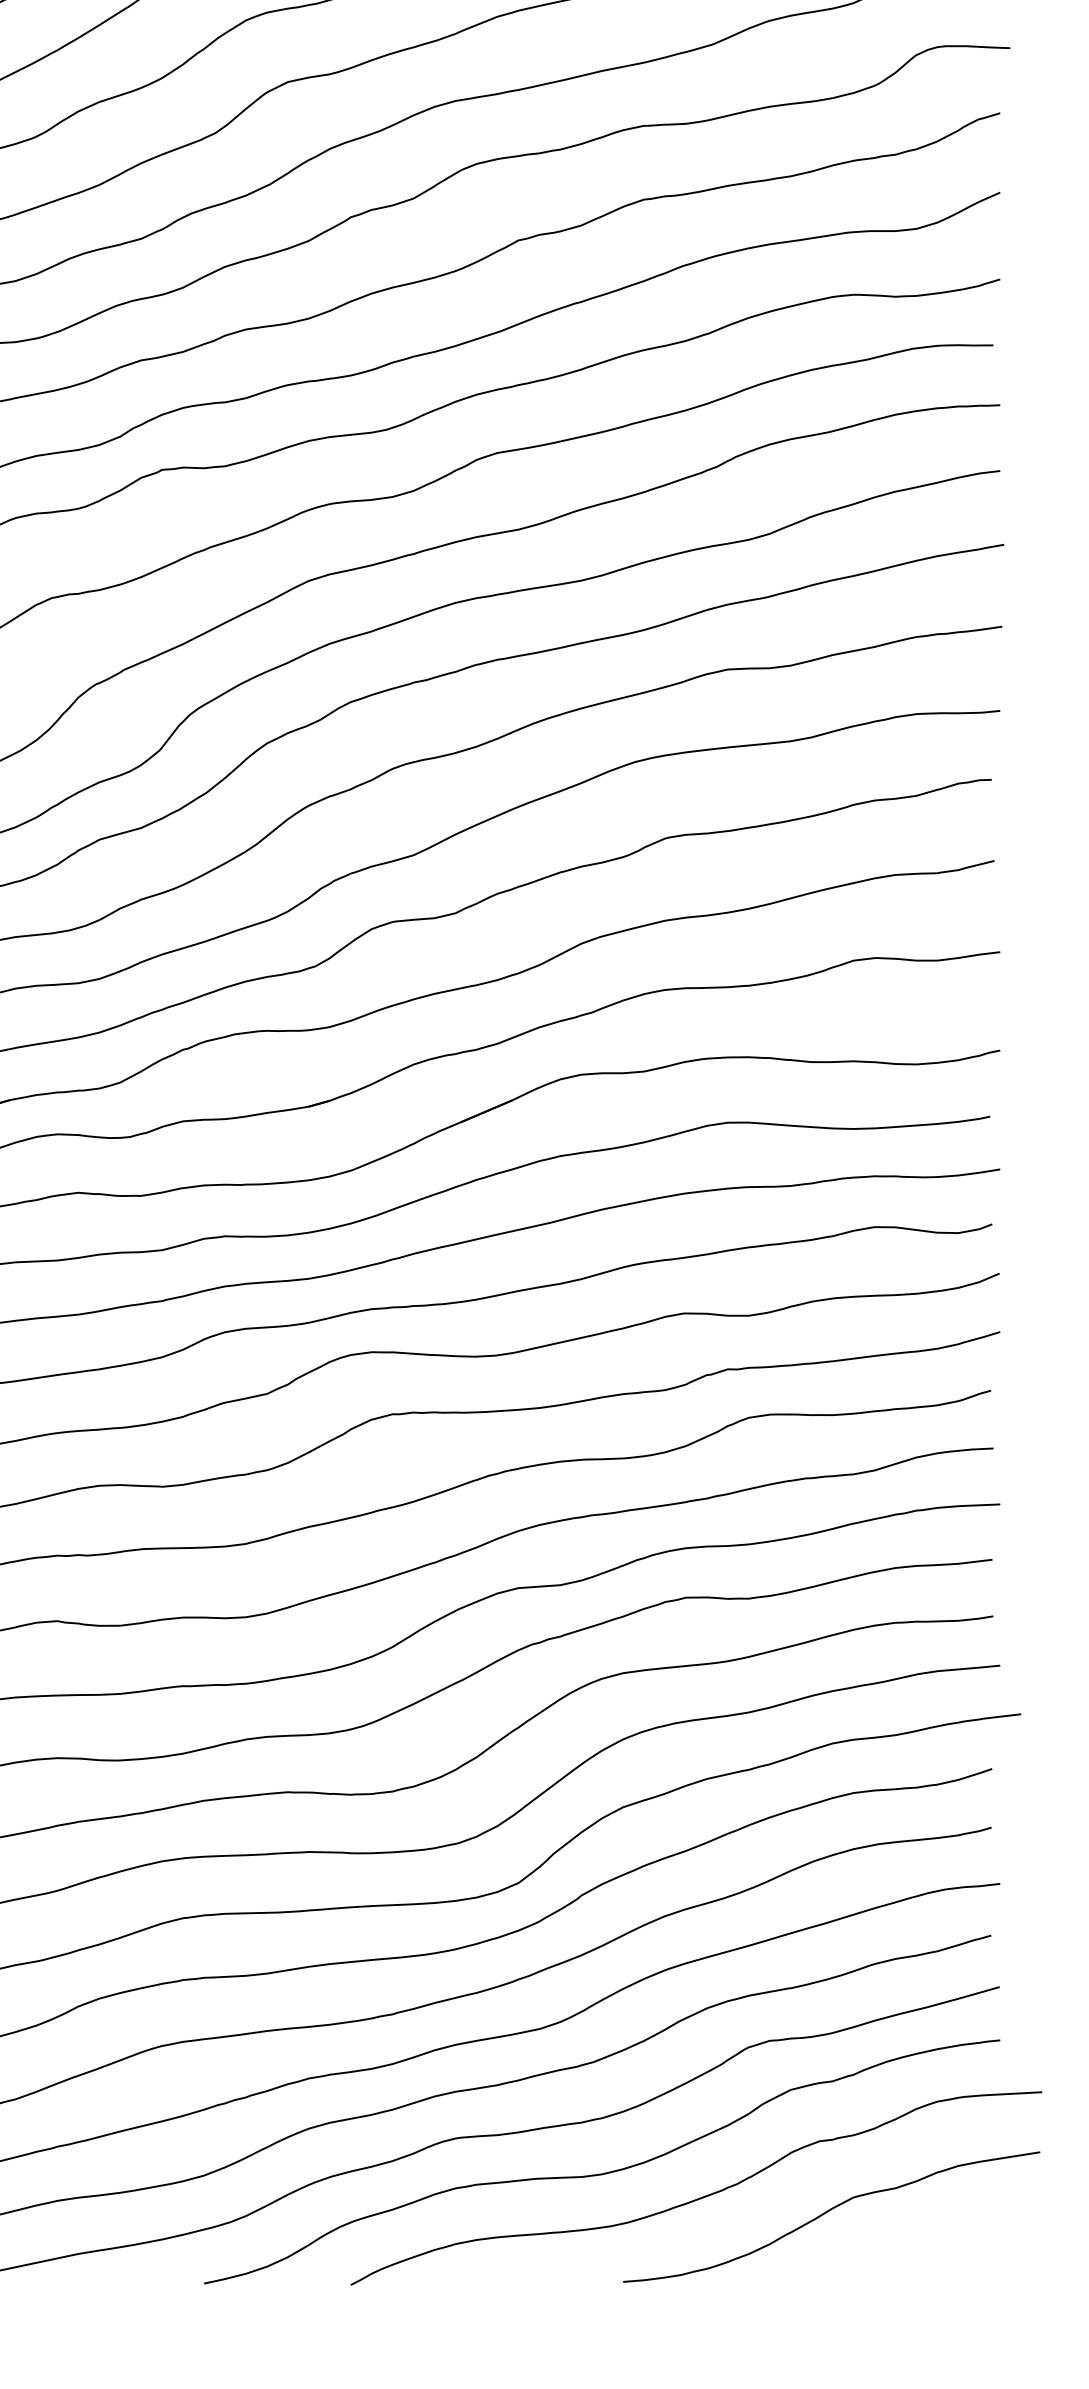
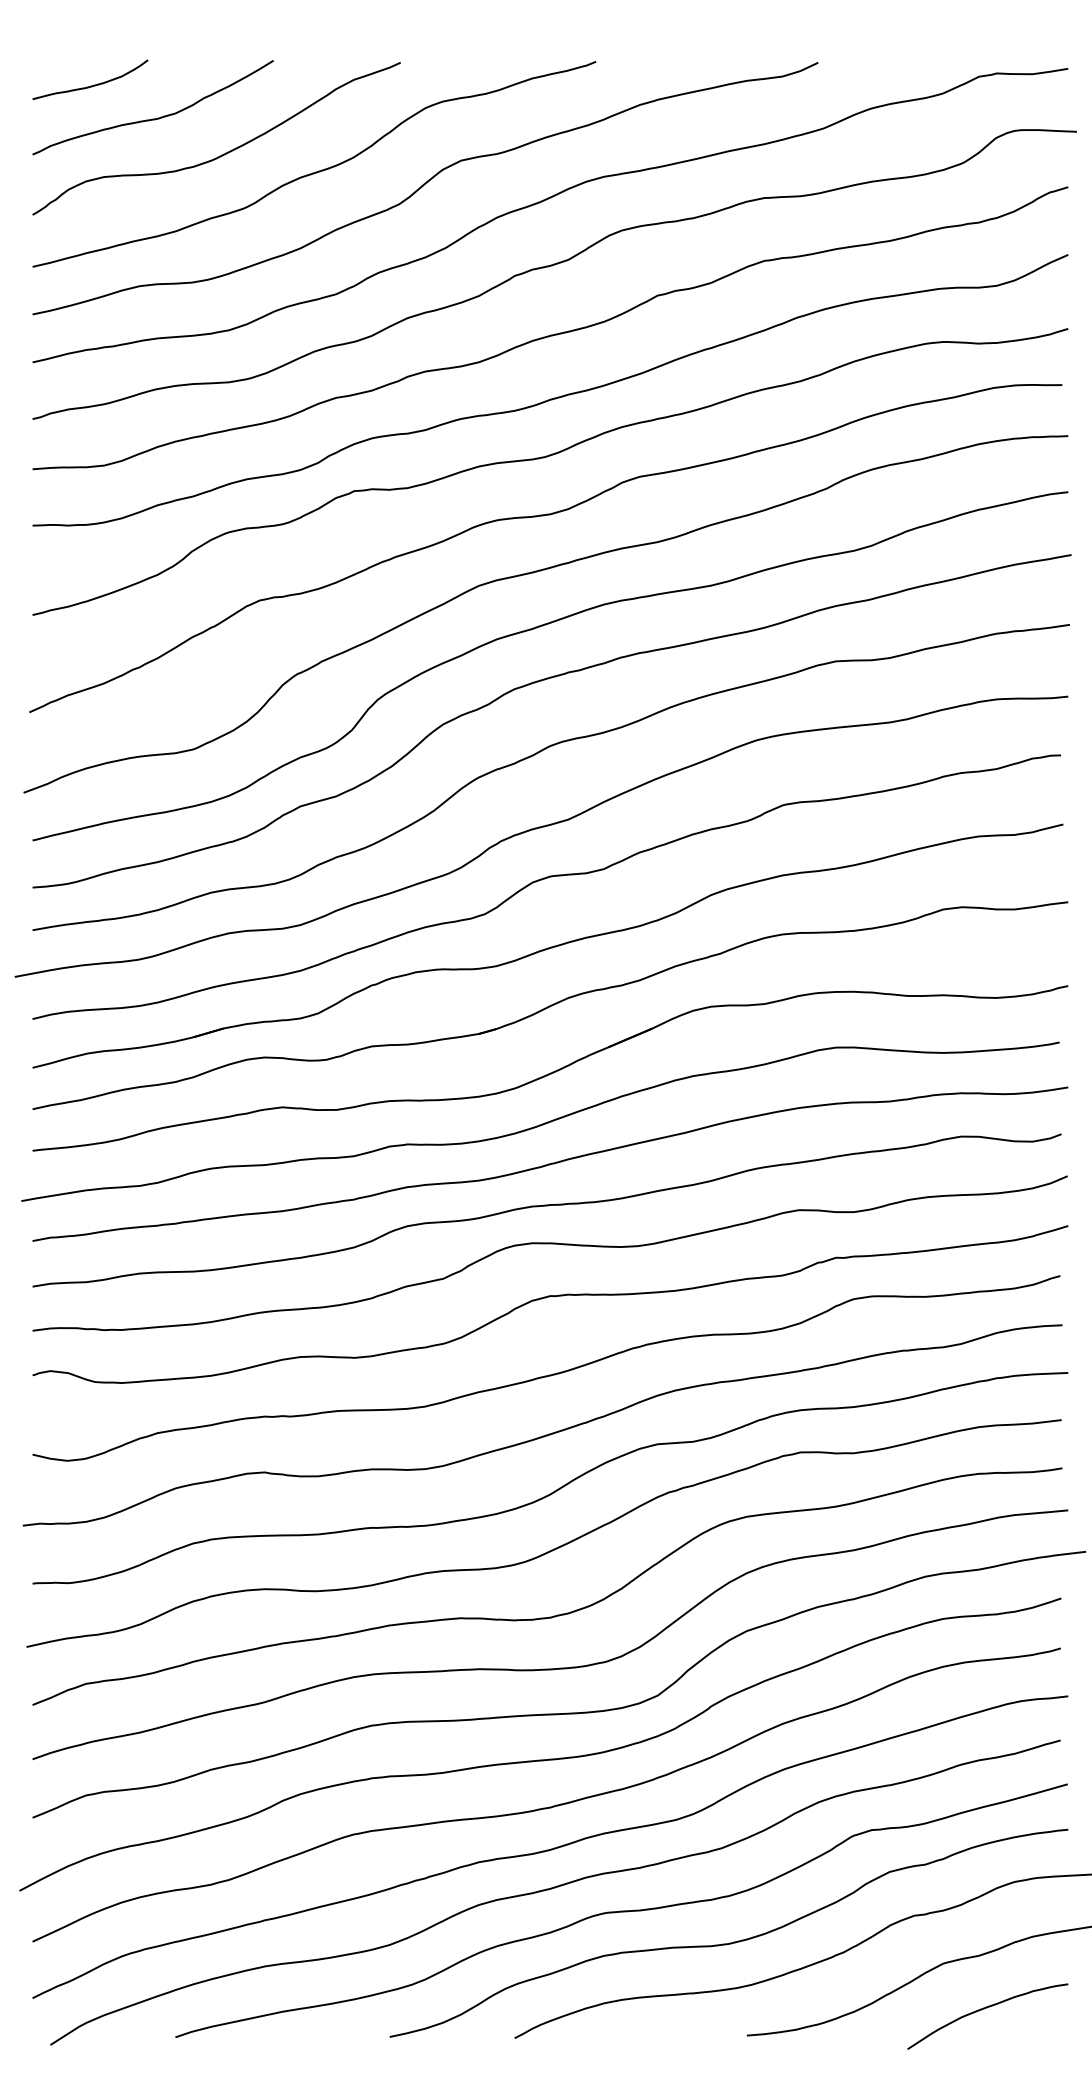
curve: (901, 2251) -> (984, 2009), added

